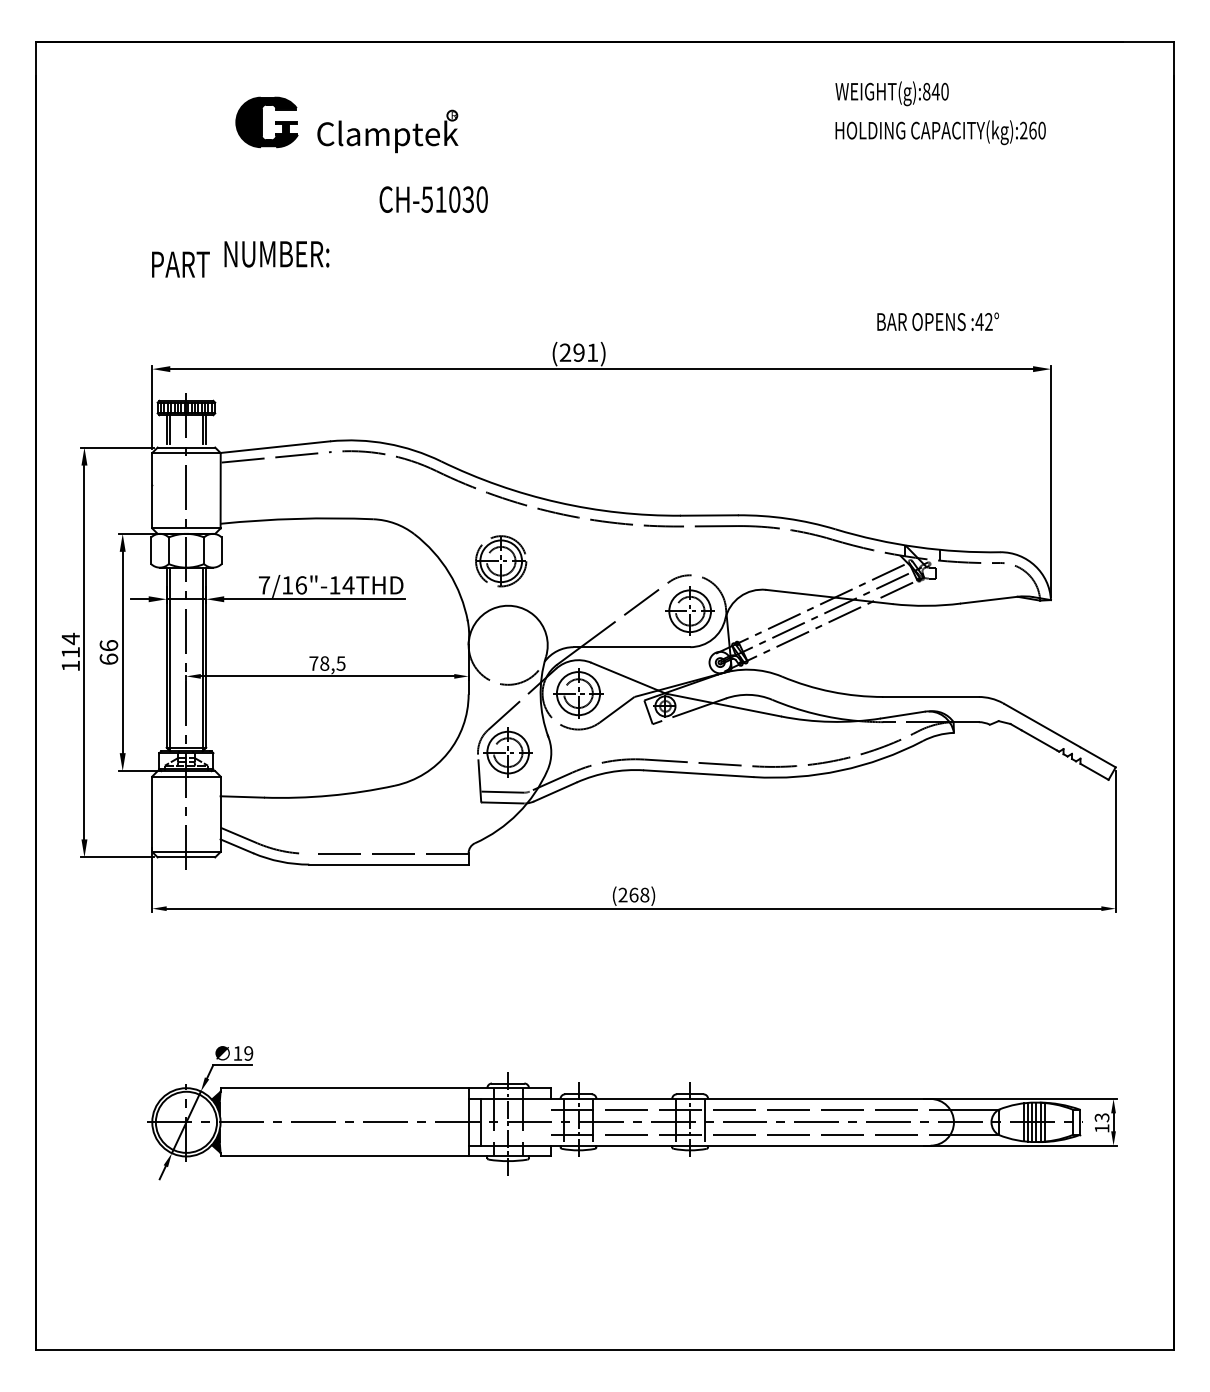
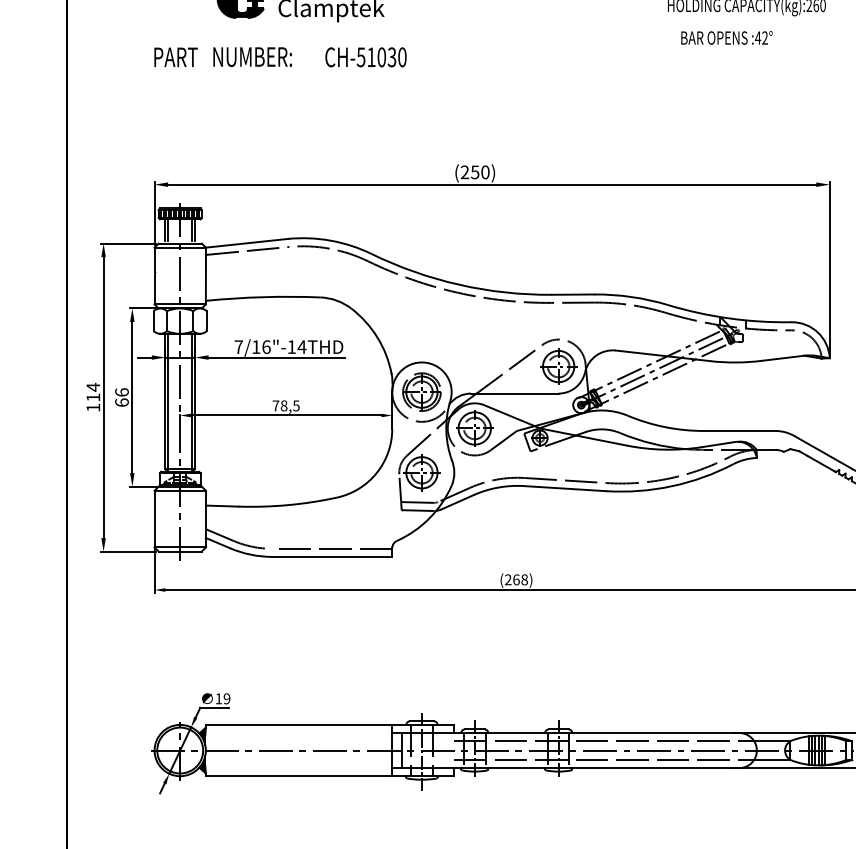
text: (276, 254) -> (252, 57), moved
text: (180, 264) -> (175, 57), moved
text: (937, 321) -> (726, 37), moved
text: (585, 352) -> (480, 172), (291) -> (250)
part: (501, 561) -> (422, 392), moved

